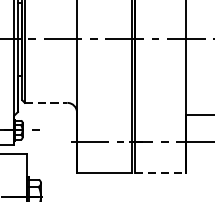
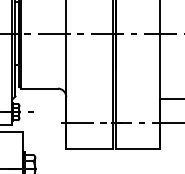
line: (47, 102) -> (40, 88), dashed -> solid
line: (160, 172) -> (138, 148), dashed -> solid

